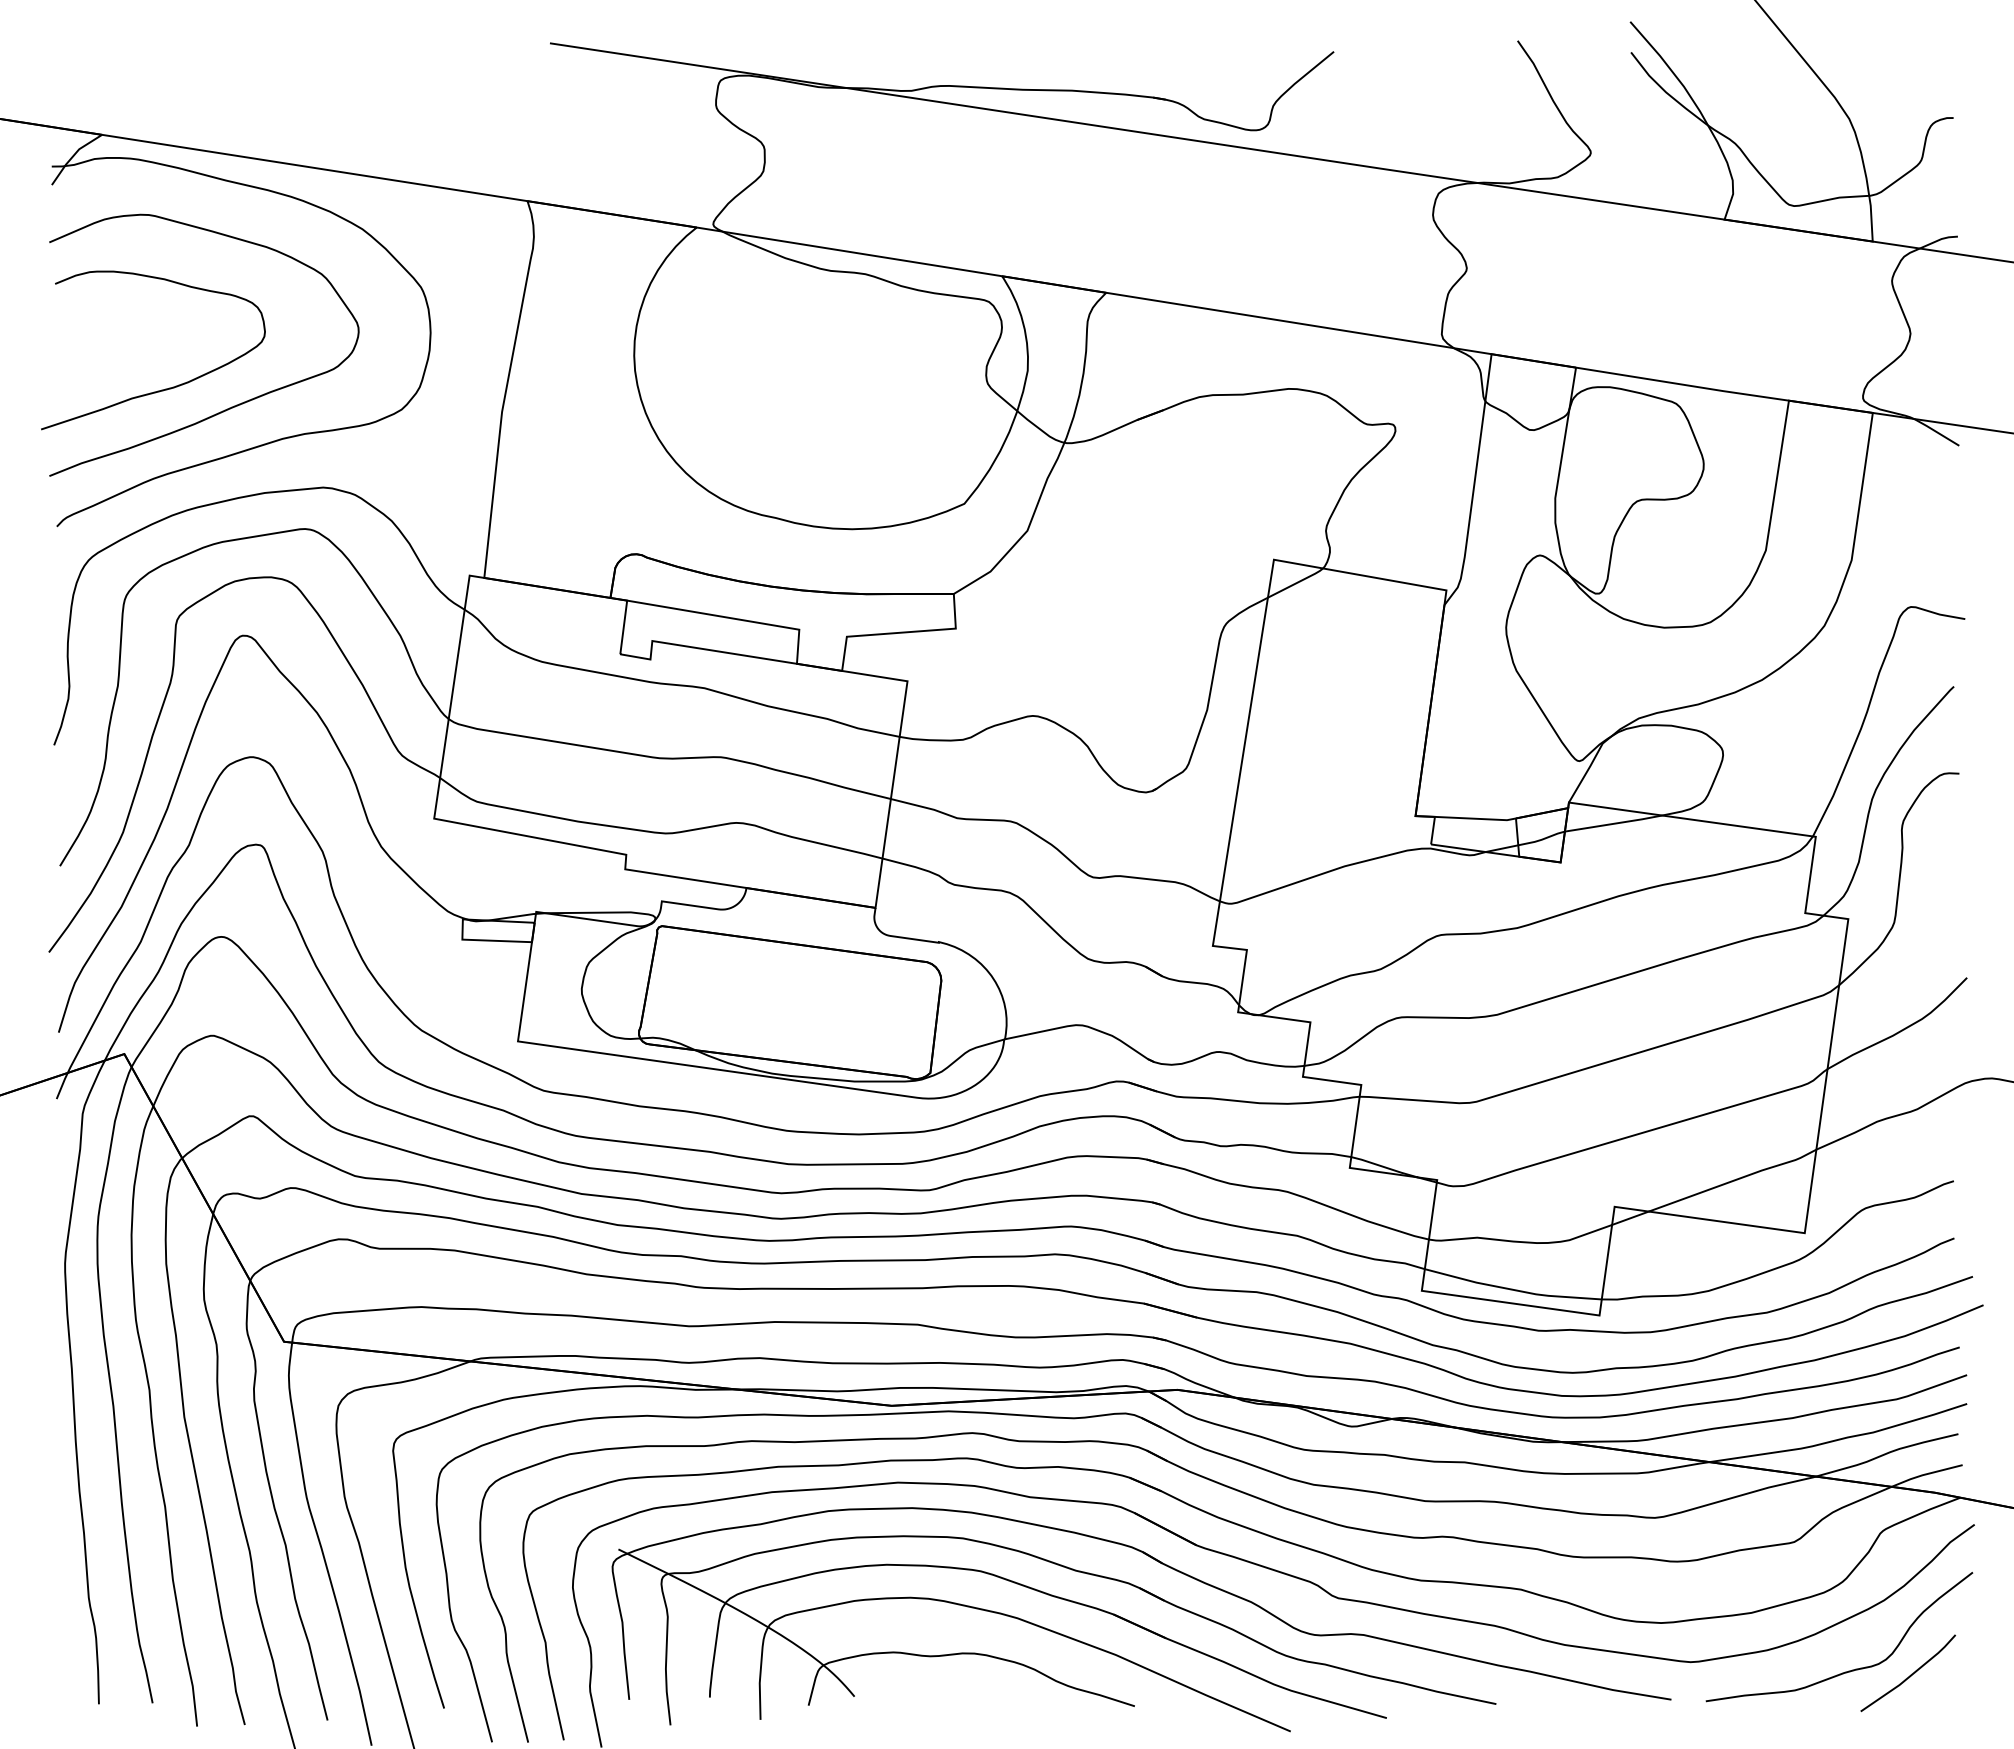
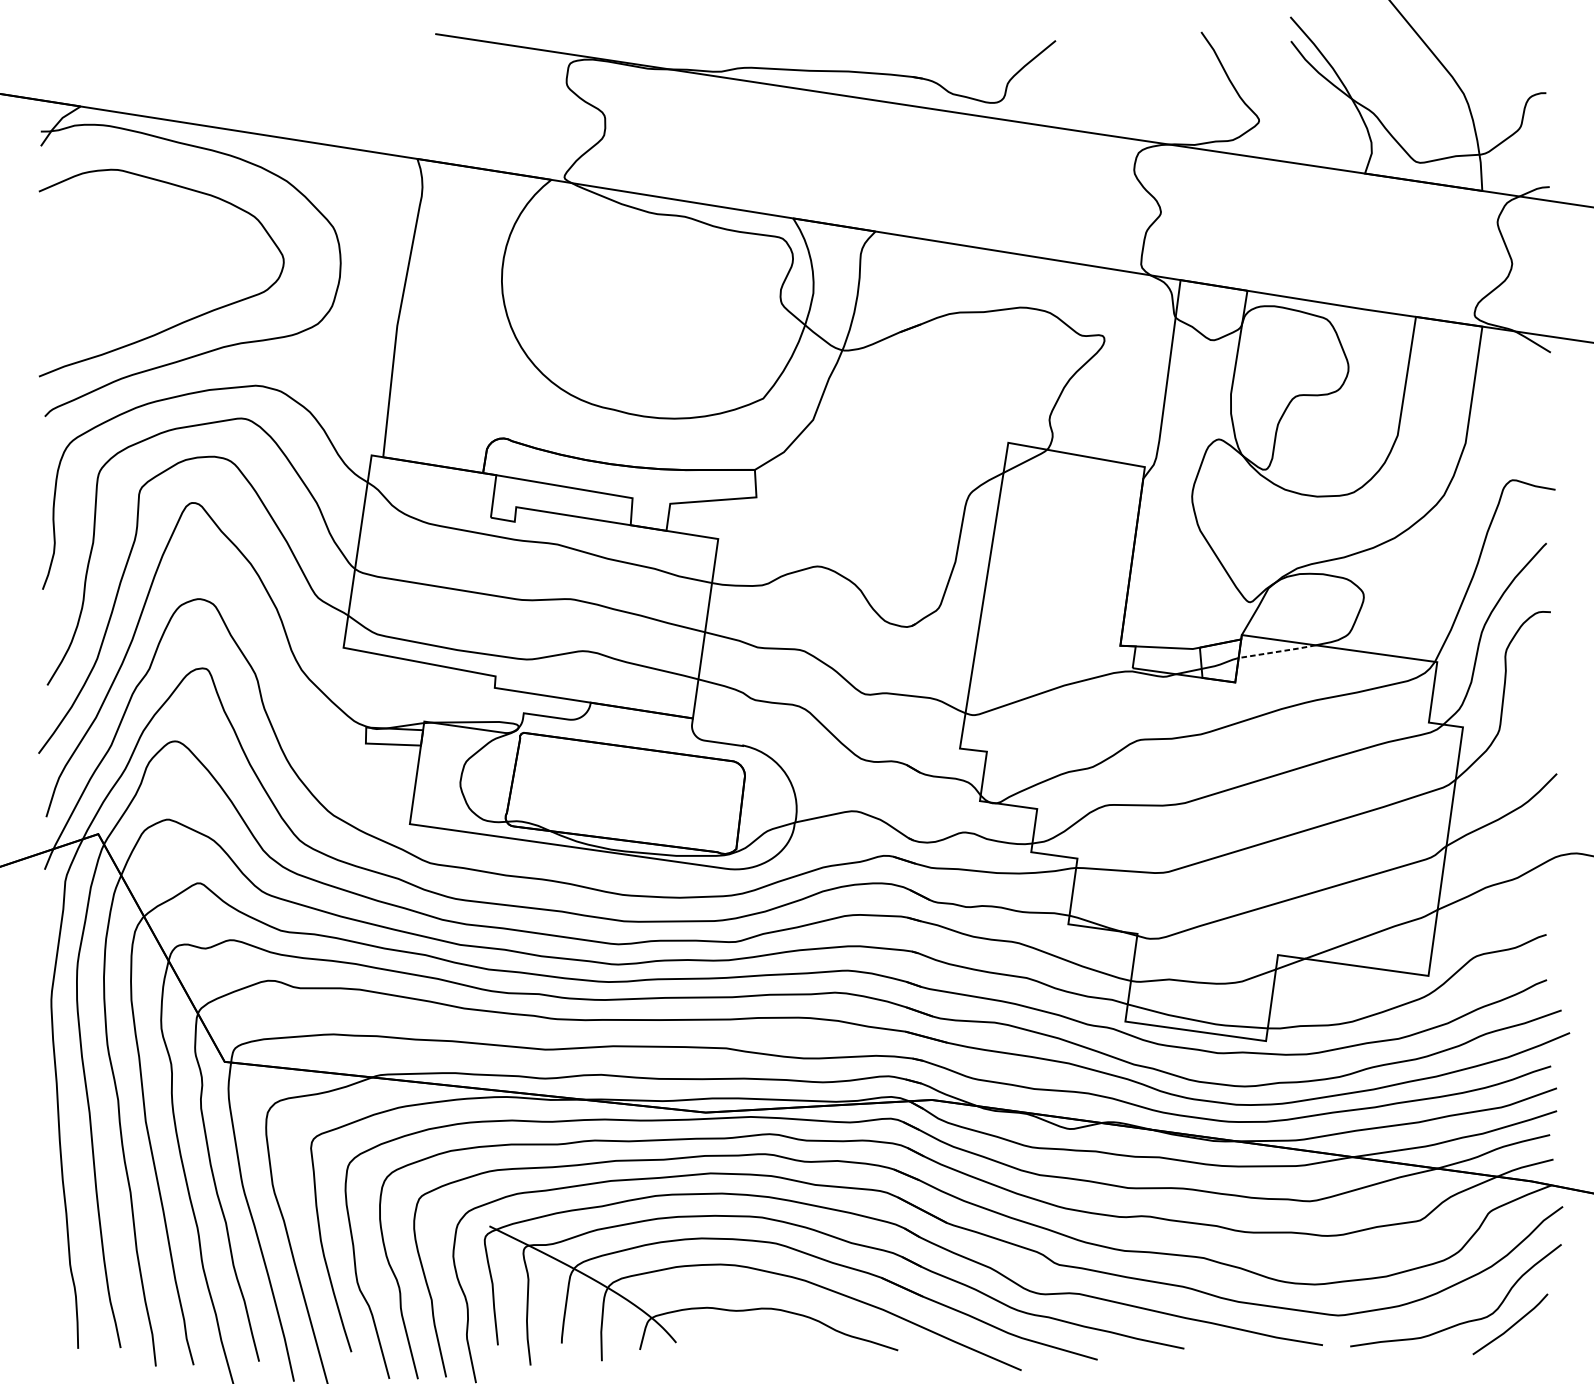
curve: (161, 389) -> (127, 308), removed
line: (1613, 823) -> (1277, 651), solid -> dashed

